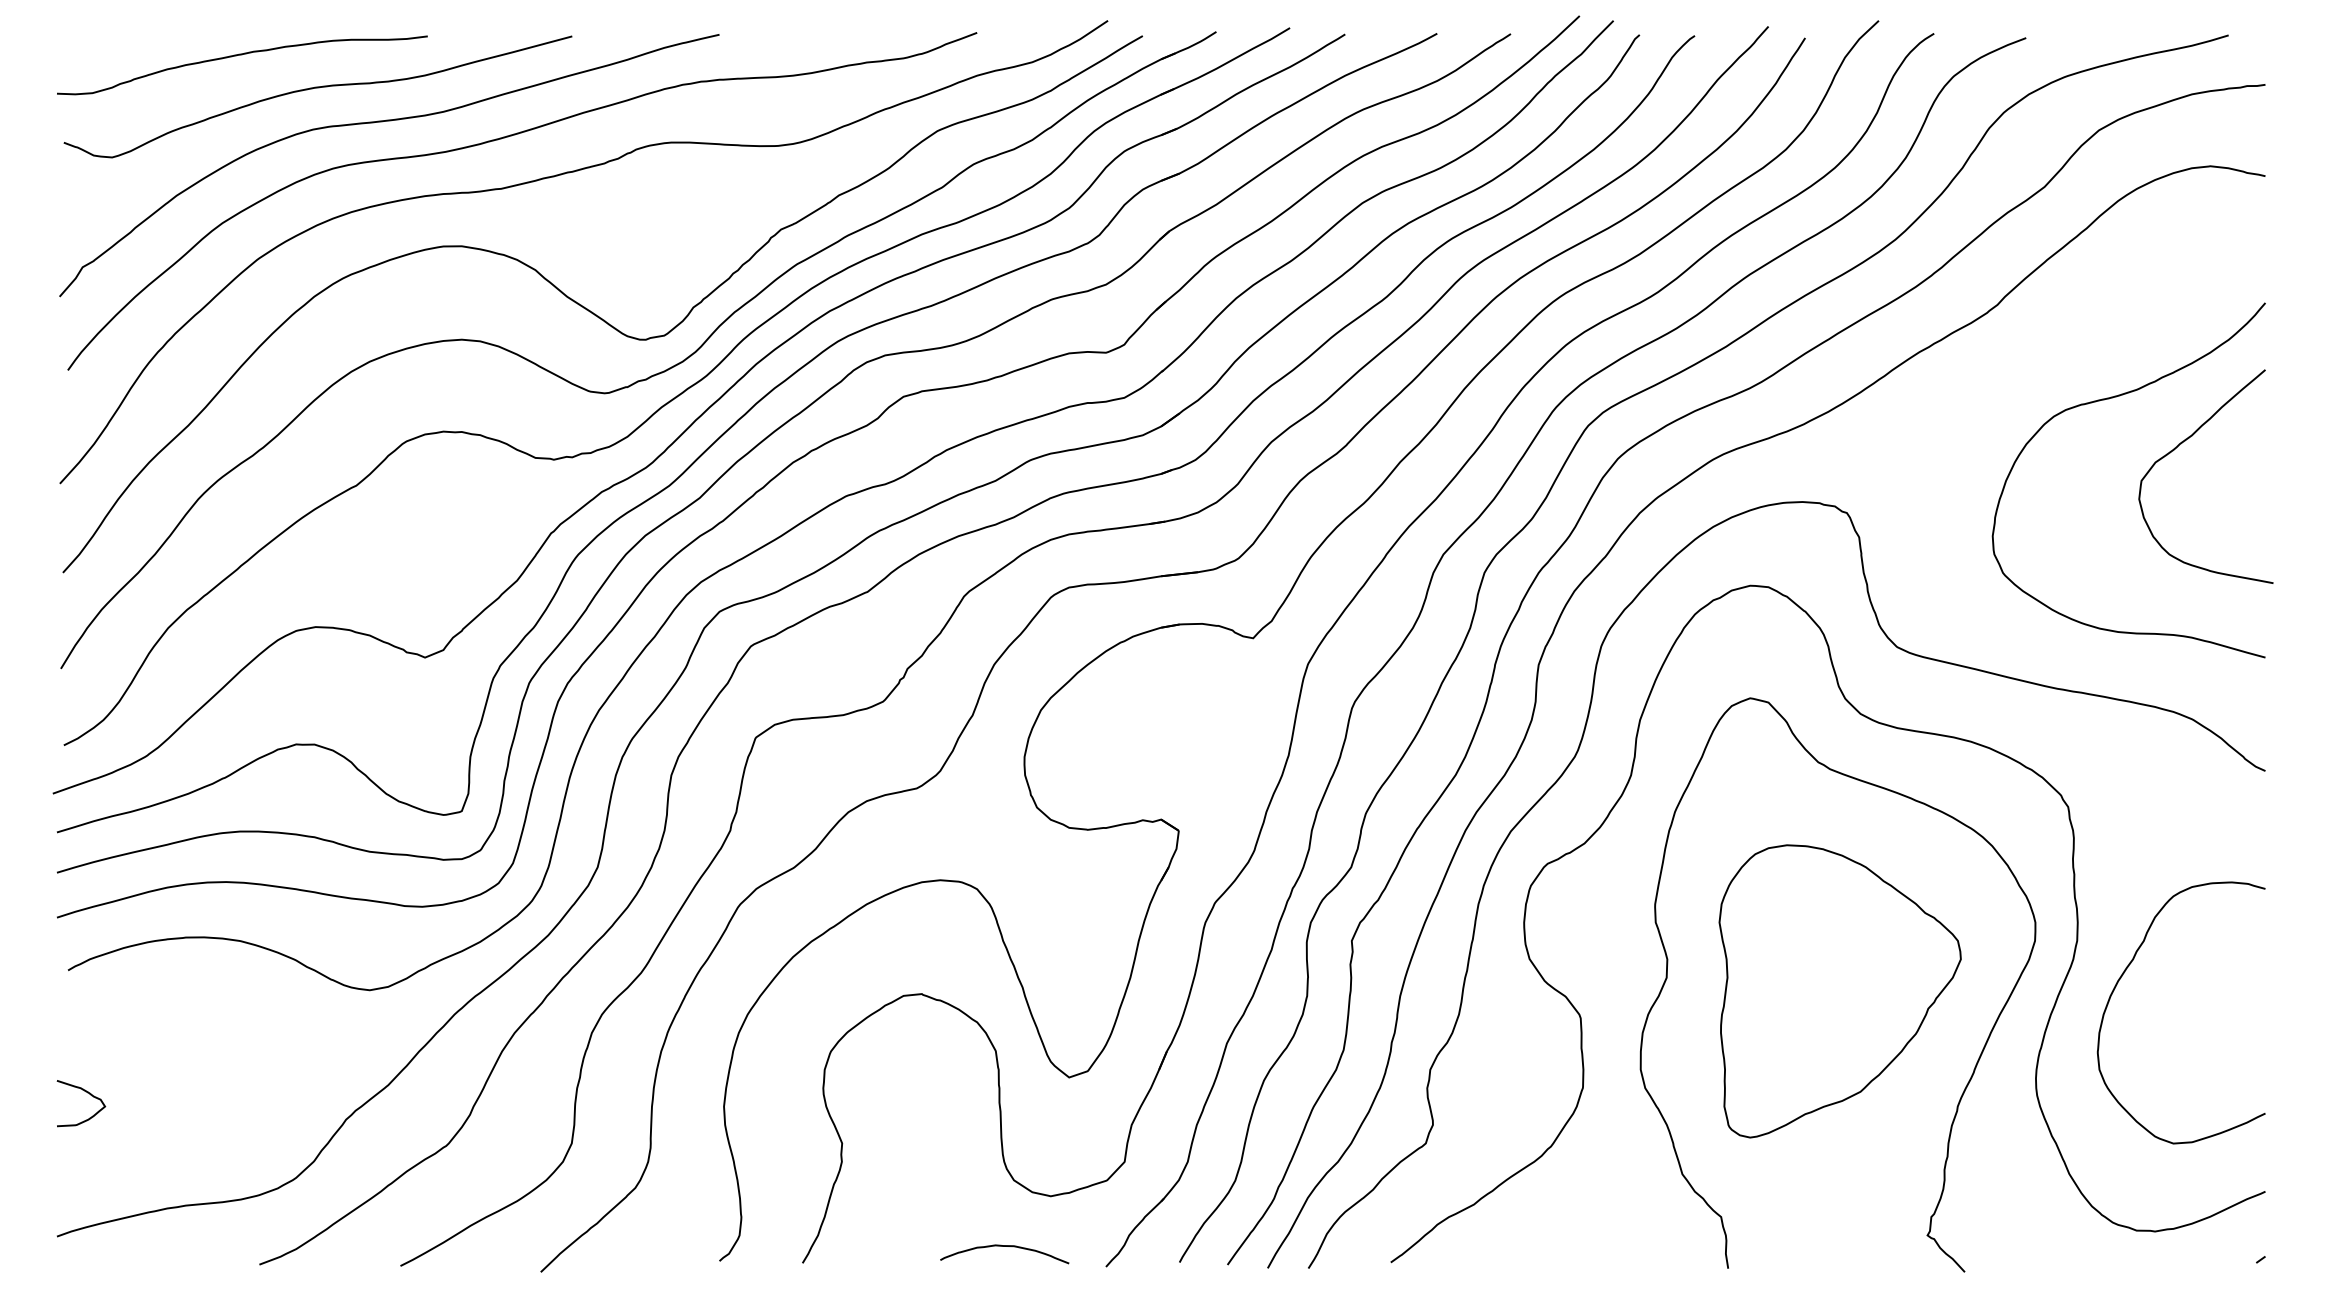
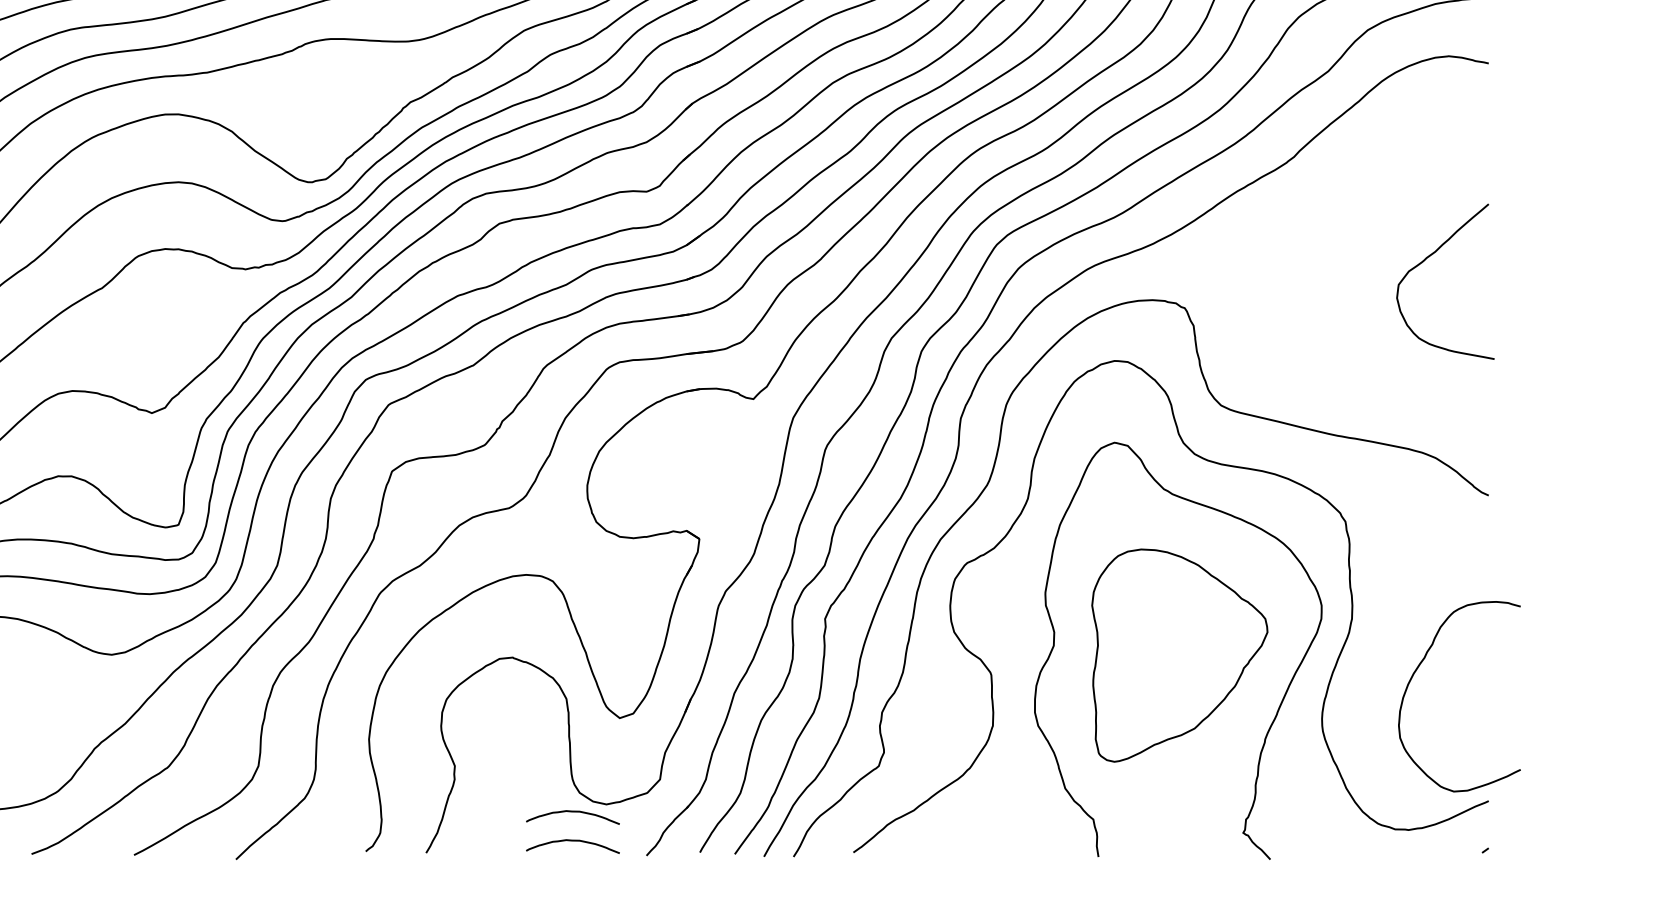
curve: (2109, 399) -> (1375, 225), removed
curve: (2123, 975) -> (1417, 669), moved
curve: (1004, 1206) -> (572, 811), added

